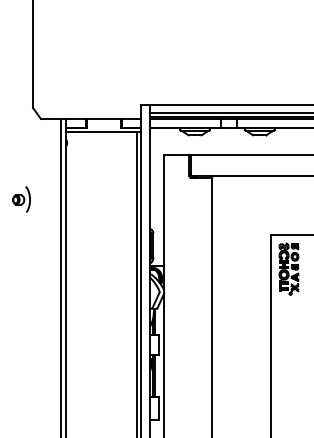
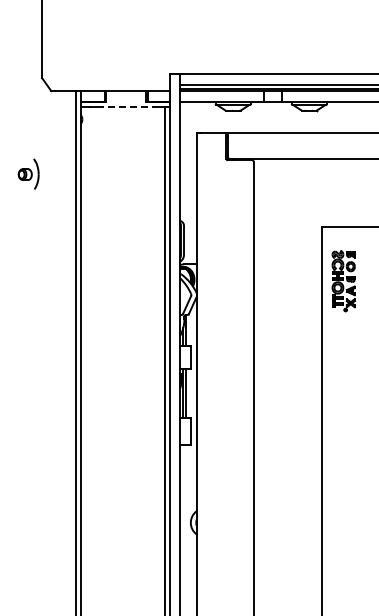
line: (106, 131) -> (128, 106), solid -> dashed
part: (21, 198) -> (28, 173), moved
part: (288, 269) -> (343, 281), moved

